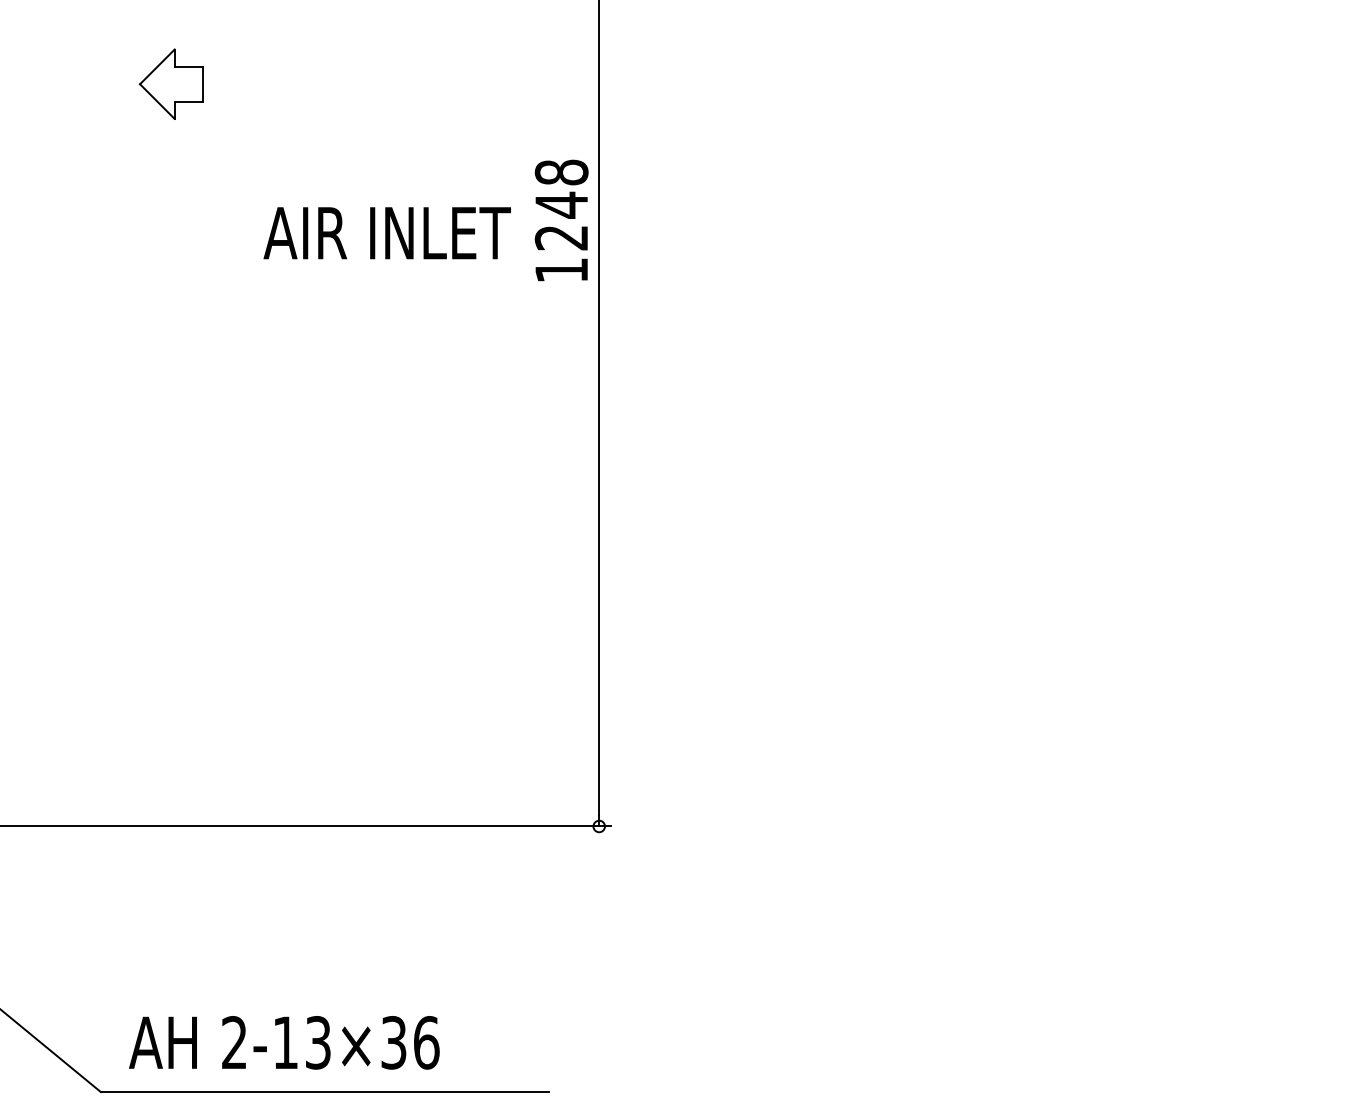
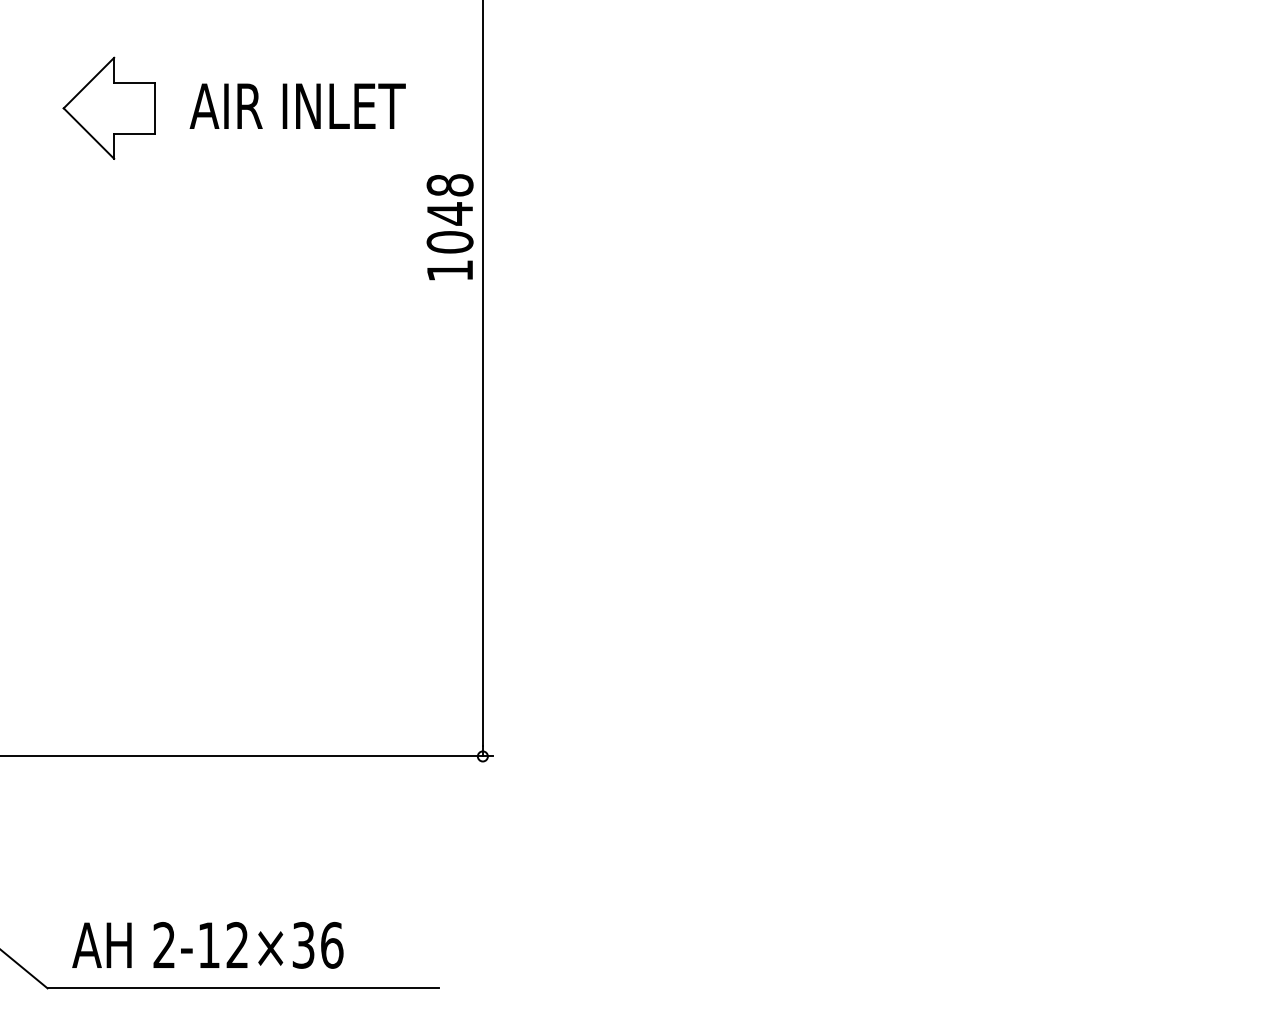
part: (170, 83) -> (108, 107), size x1.67
text: (386, 232) -> (297, 105), moved
text: (561, 238) -> (449, 242), 1248 -> 1048
text: (318, 1042) -> (237, 945), 2-13×36 -> 2-12×36

